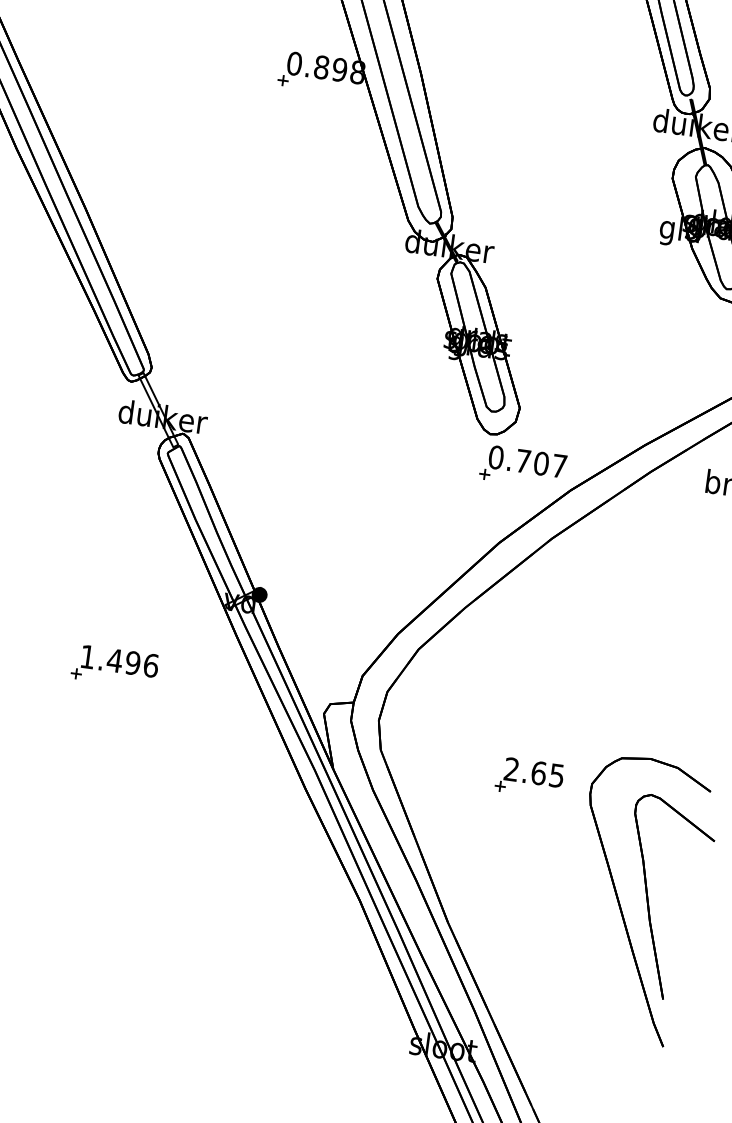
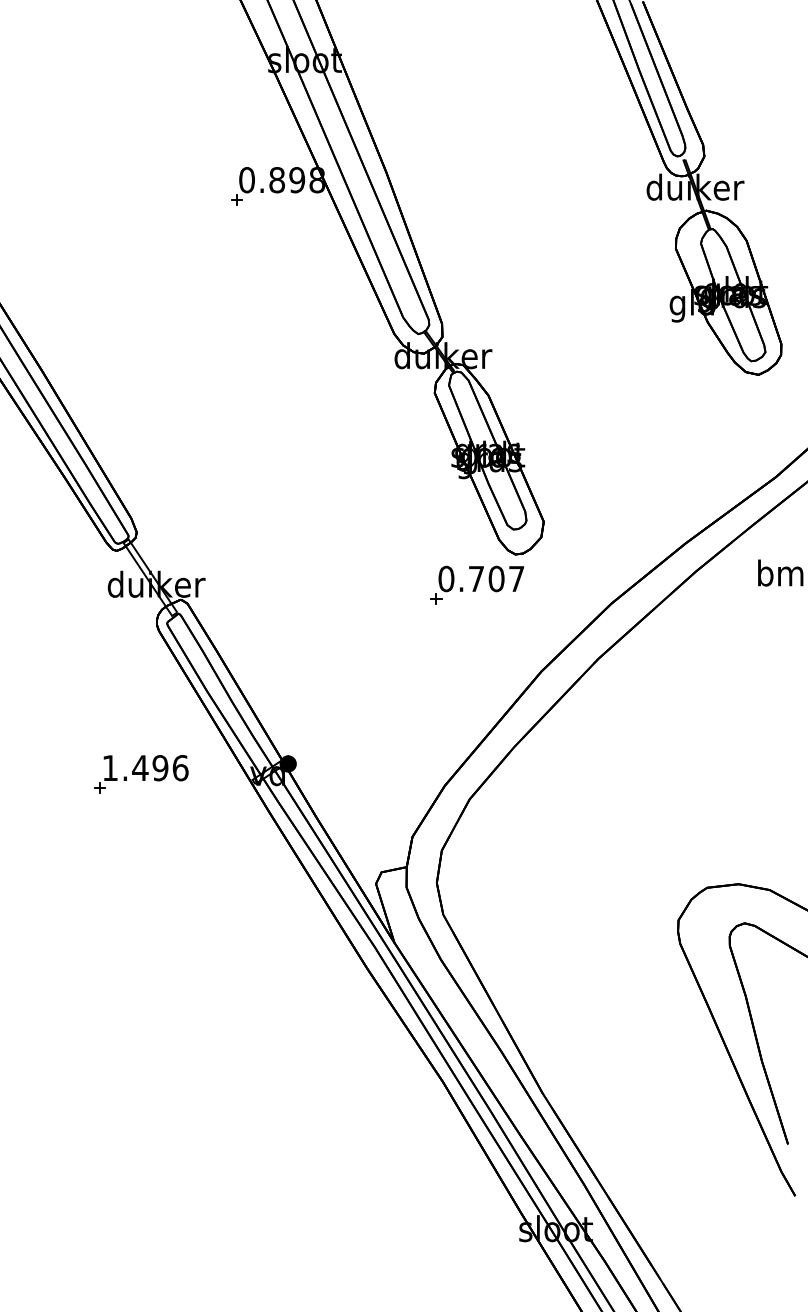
part: (522, 466) -> (476, 584), moved
part: (115, 666) -> (141, 774), moved
part: (529, 777) -> (609, 922), removed

